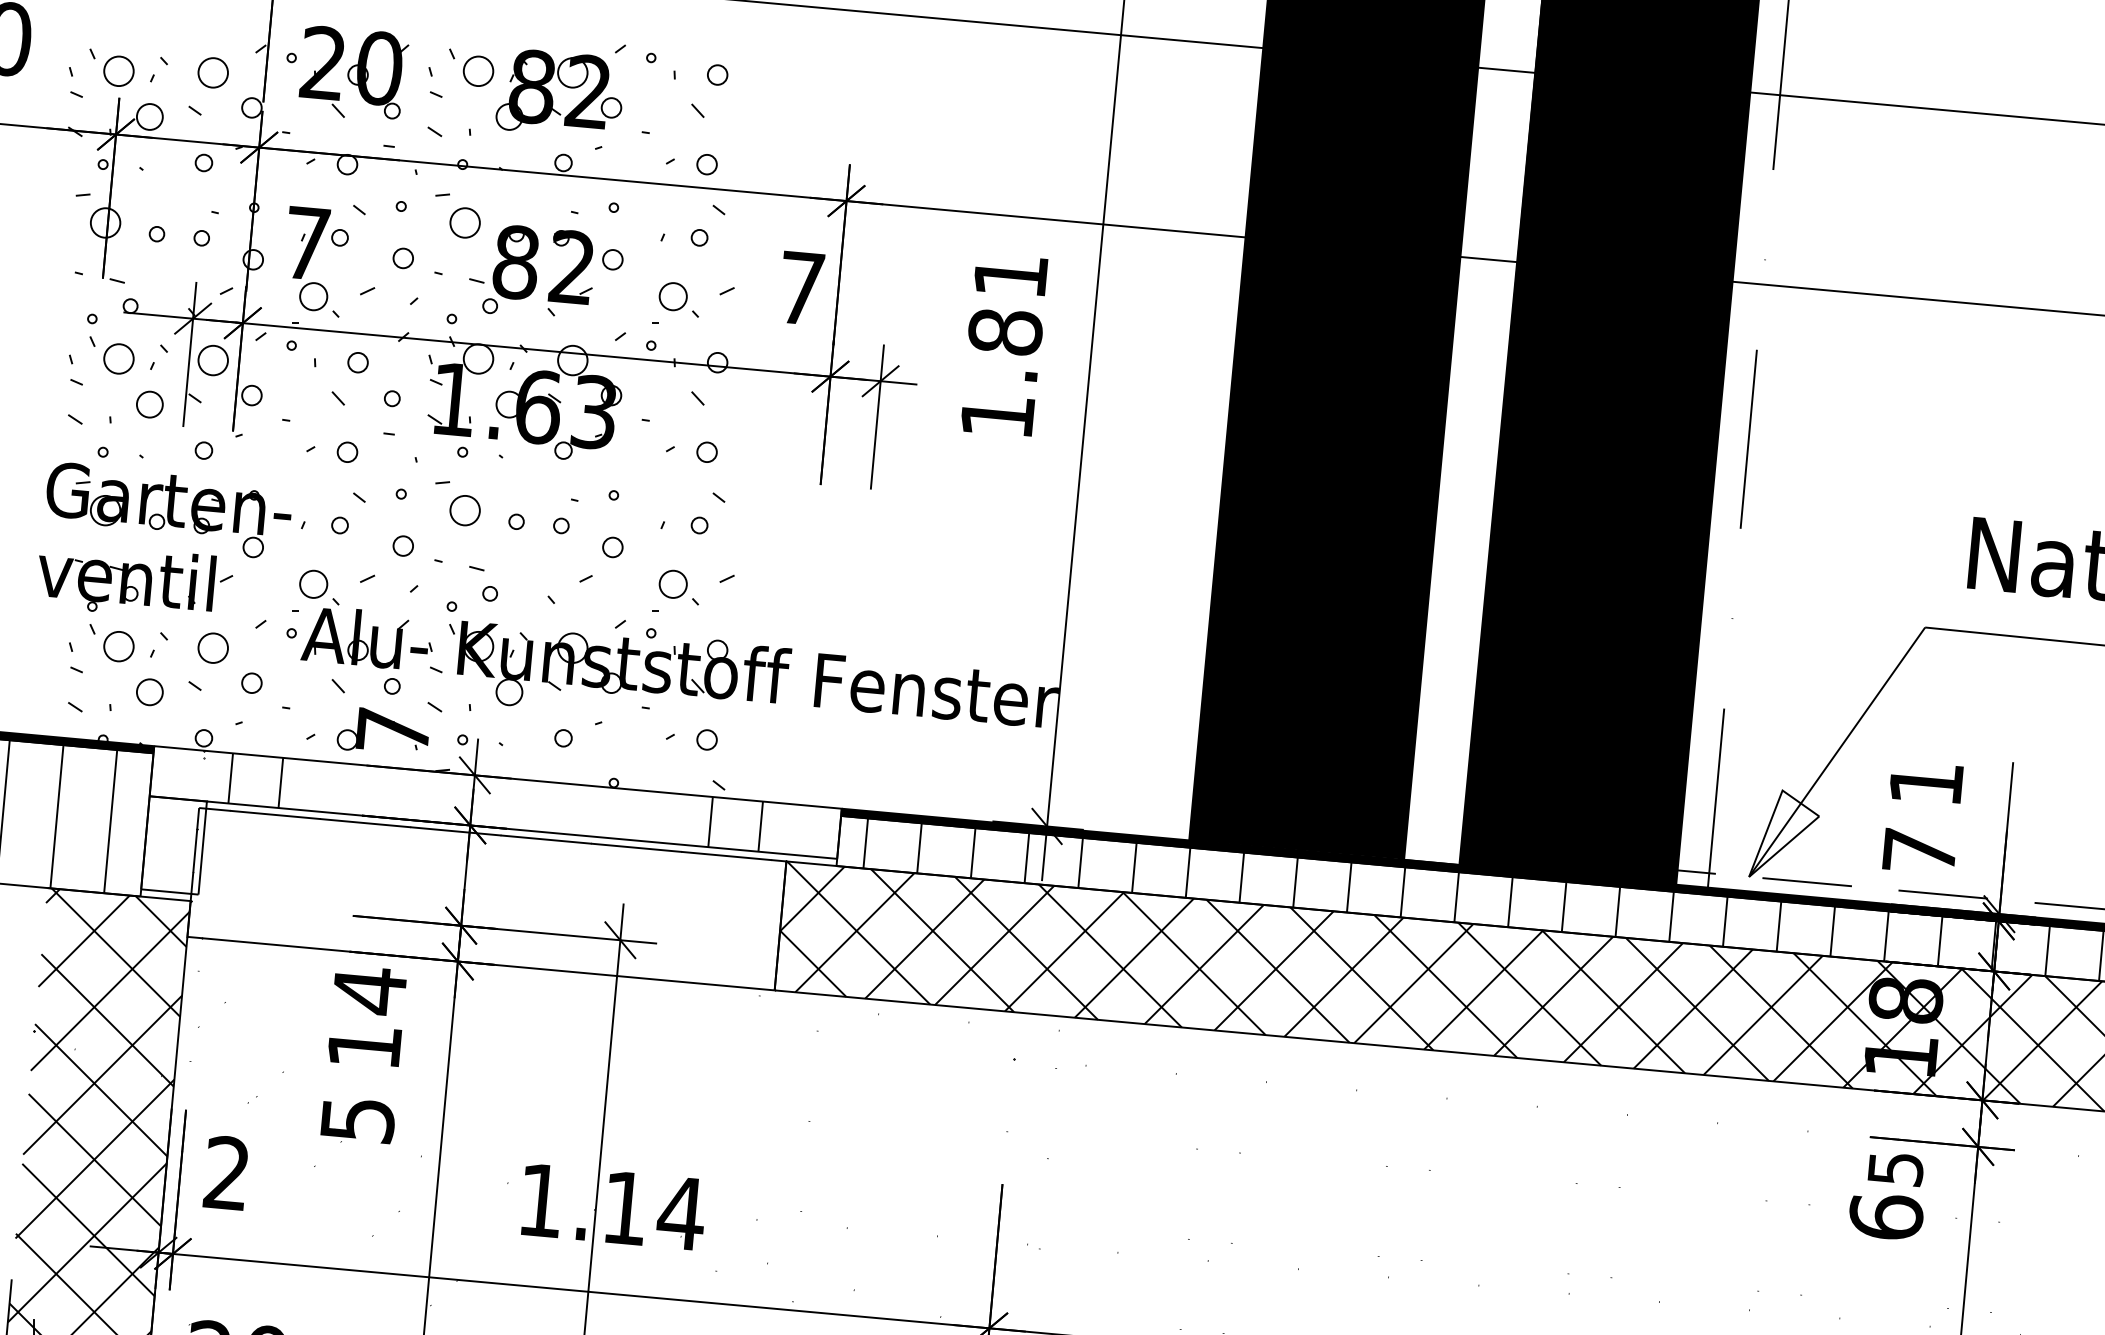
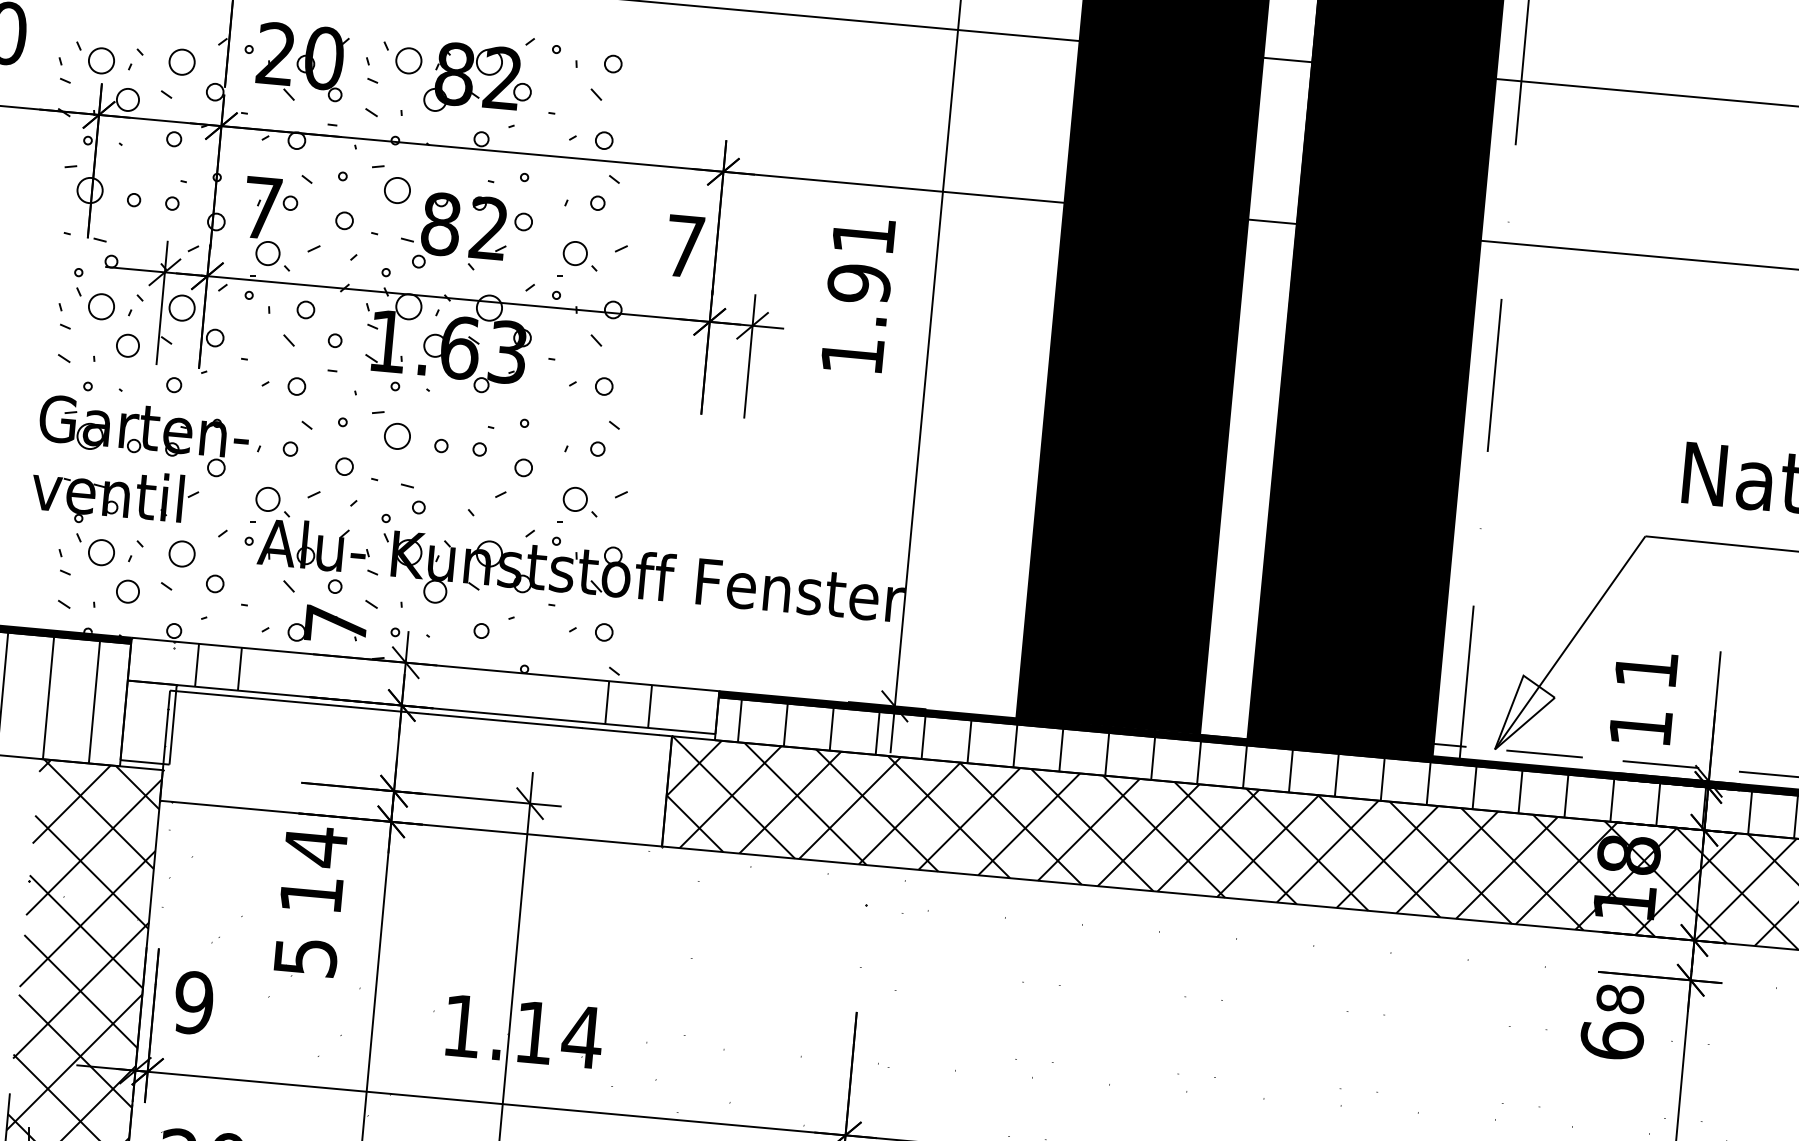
text: (1005, 331) -> (859, 283), 1.81 -> 1.91
text: (1919, 850) -> (1640, 726), 7 -> 1
text: (1895, 1169) -> (1620, 999), 5 -> 8
text: (226, 1172) -> (193, 1002), 2 -> 9

